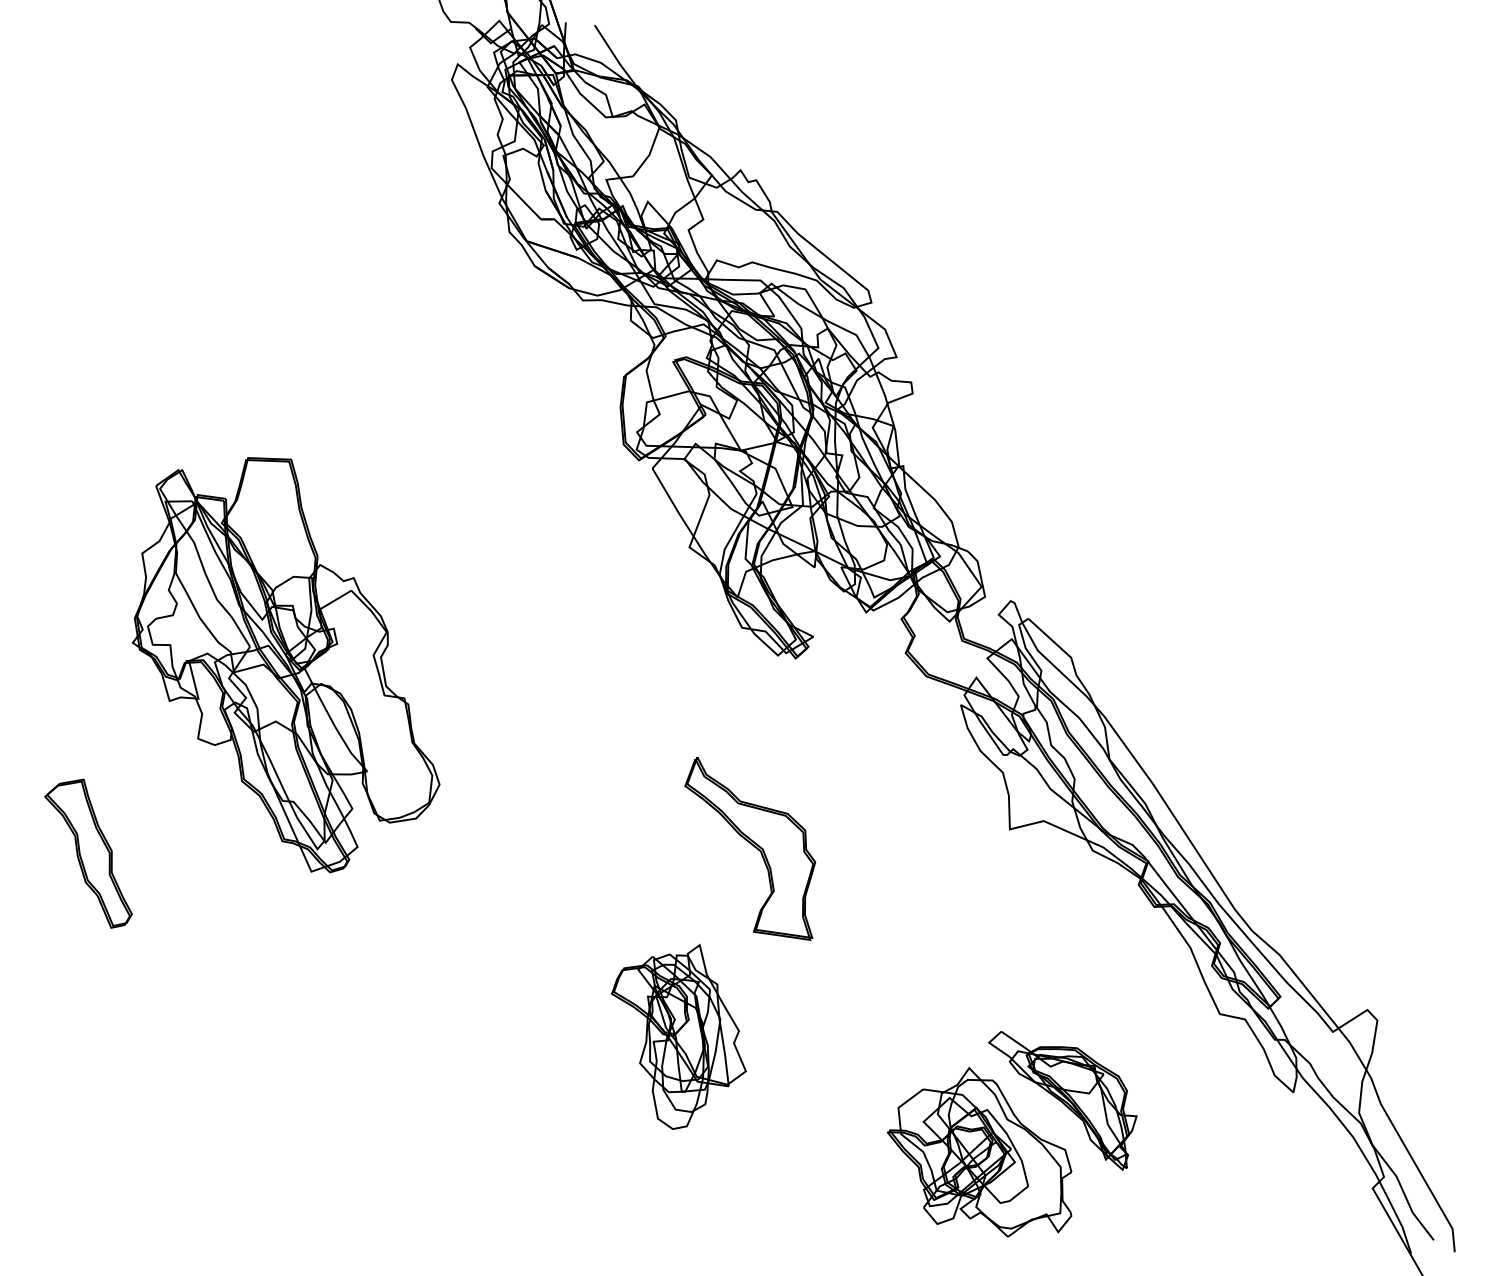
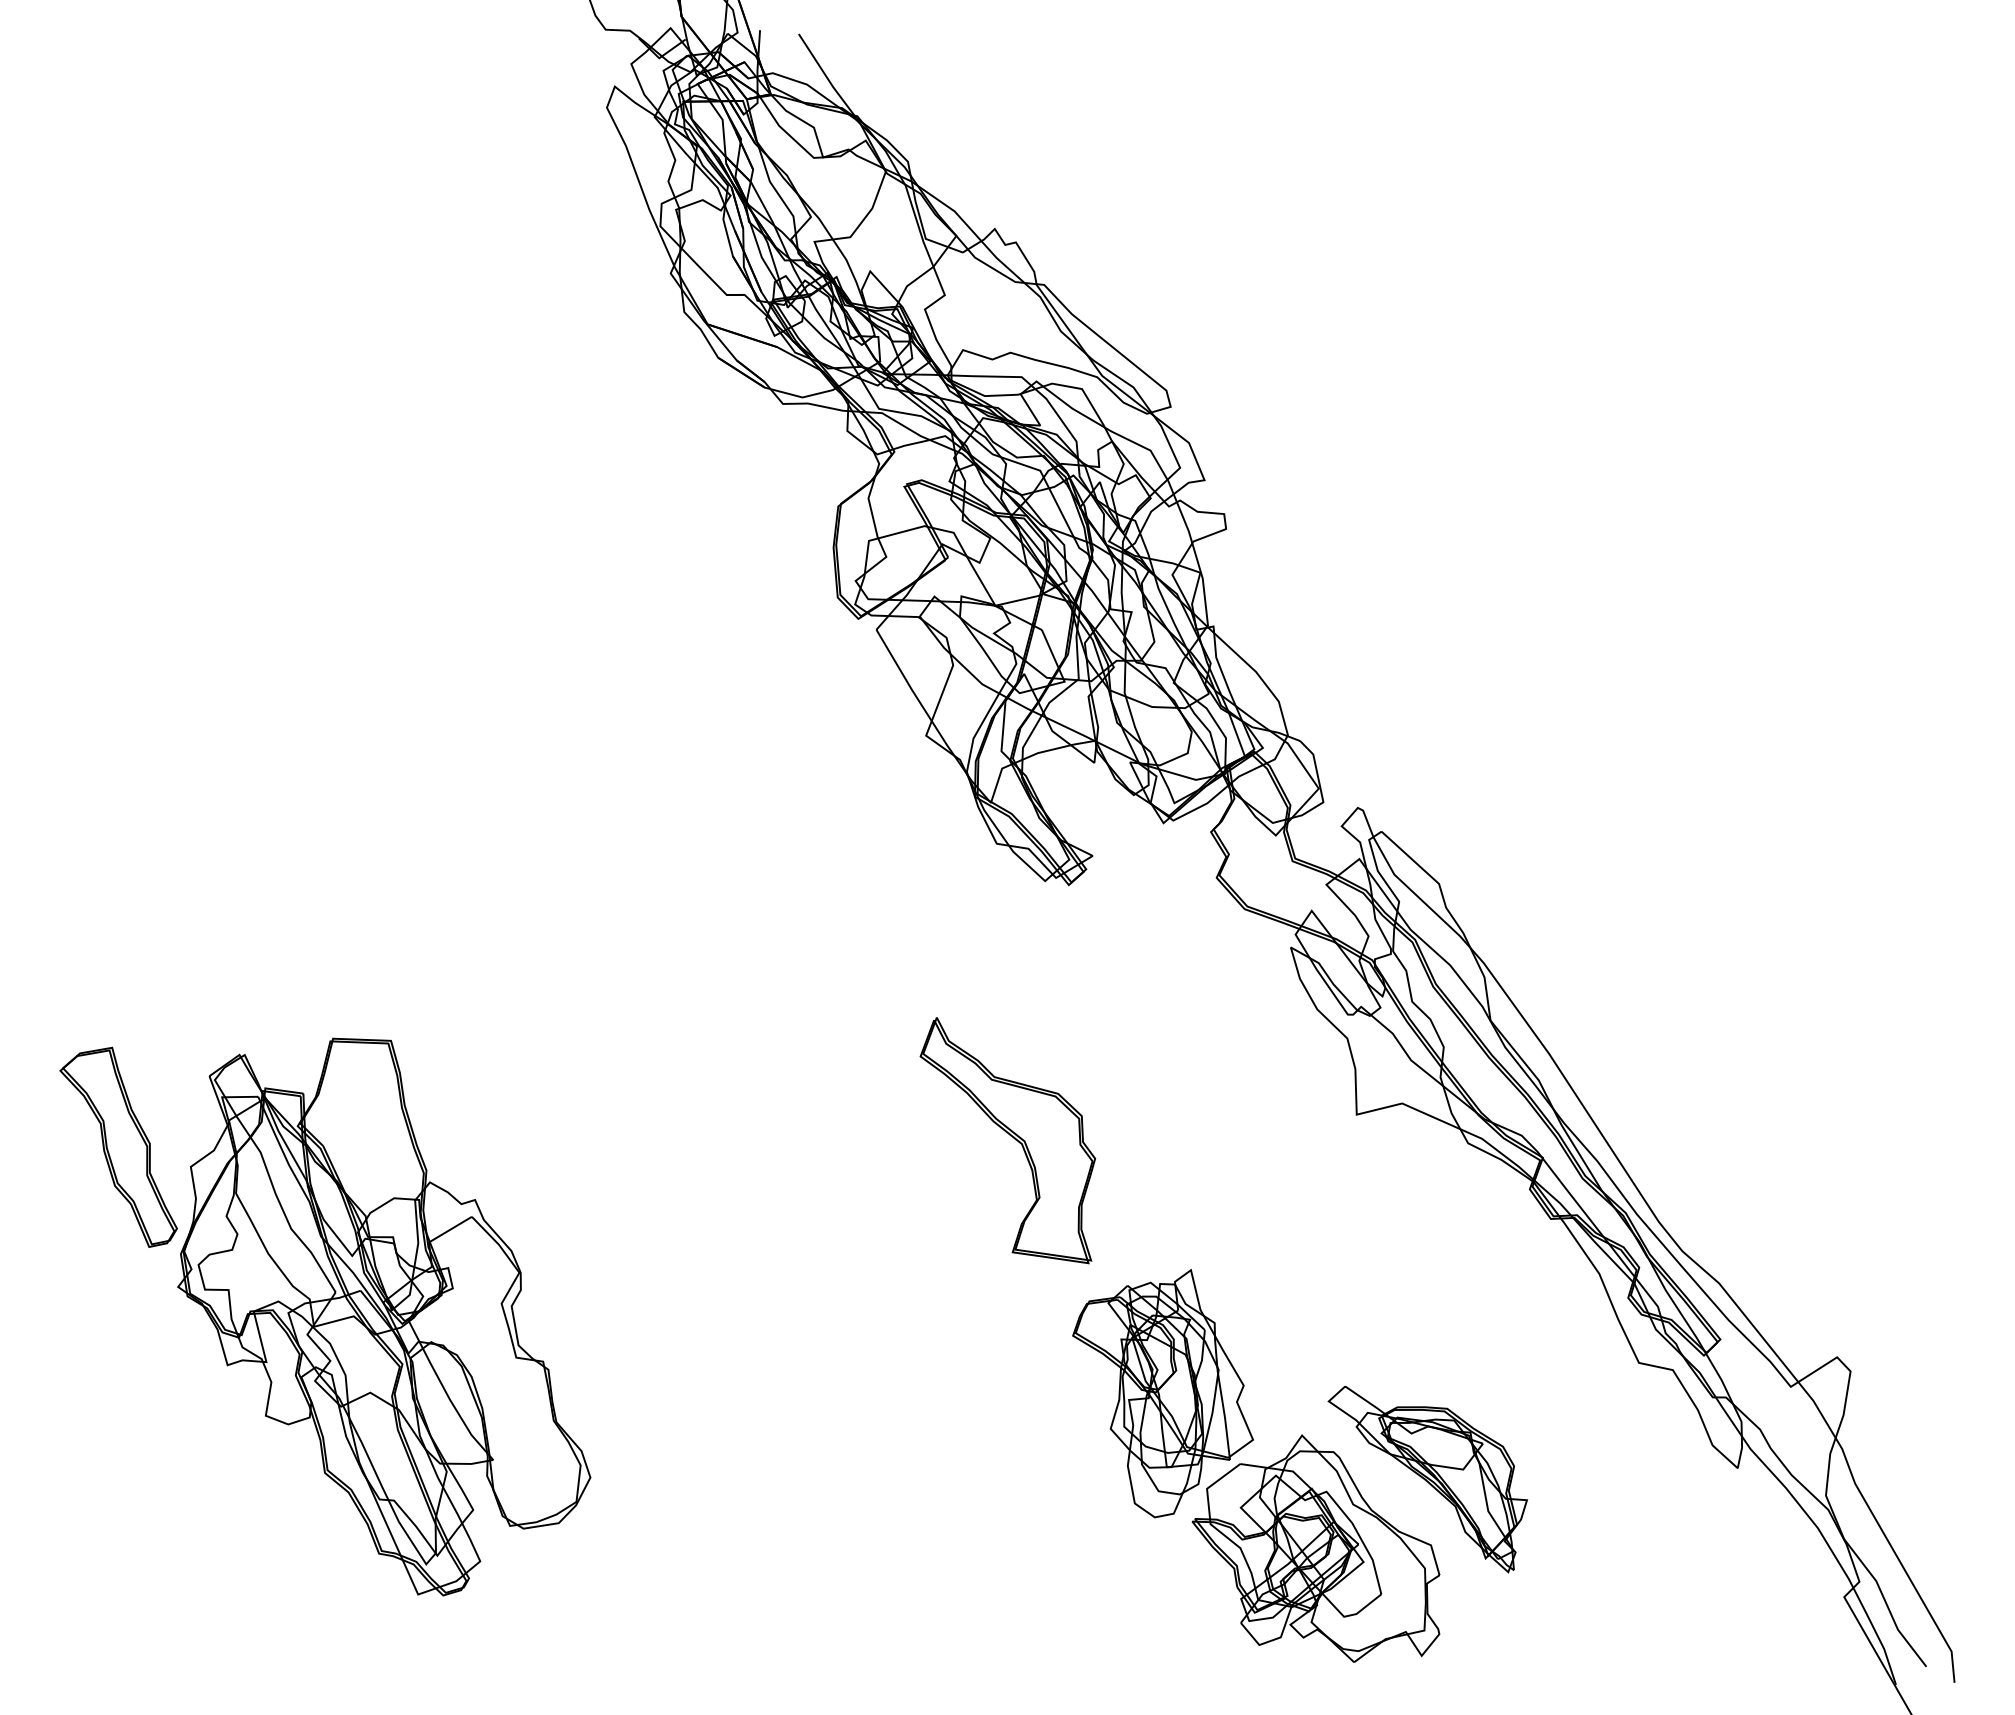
part: (286, 664) -> (384, 1316), moved
part: (678, 1036) -> (1162, 1393), moved

